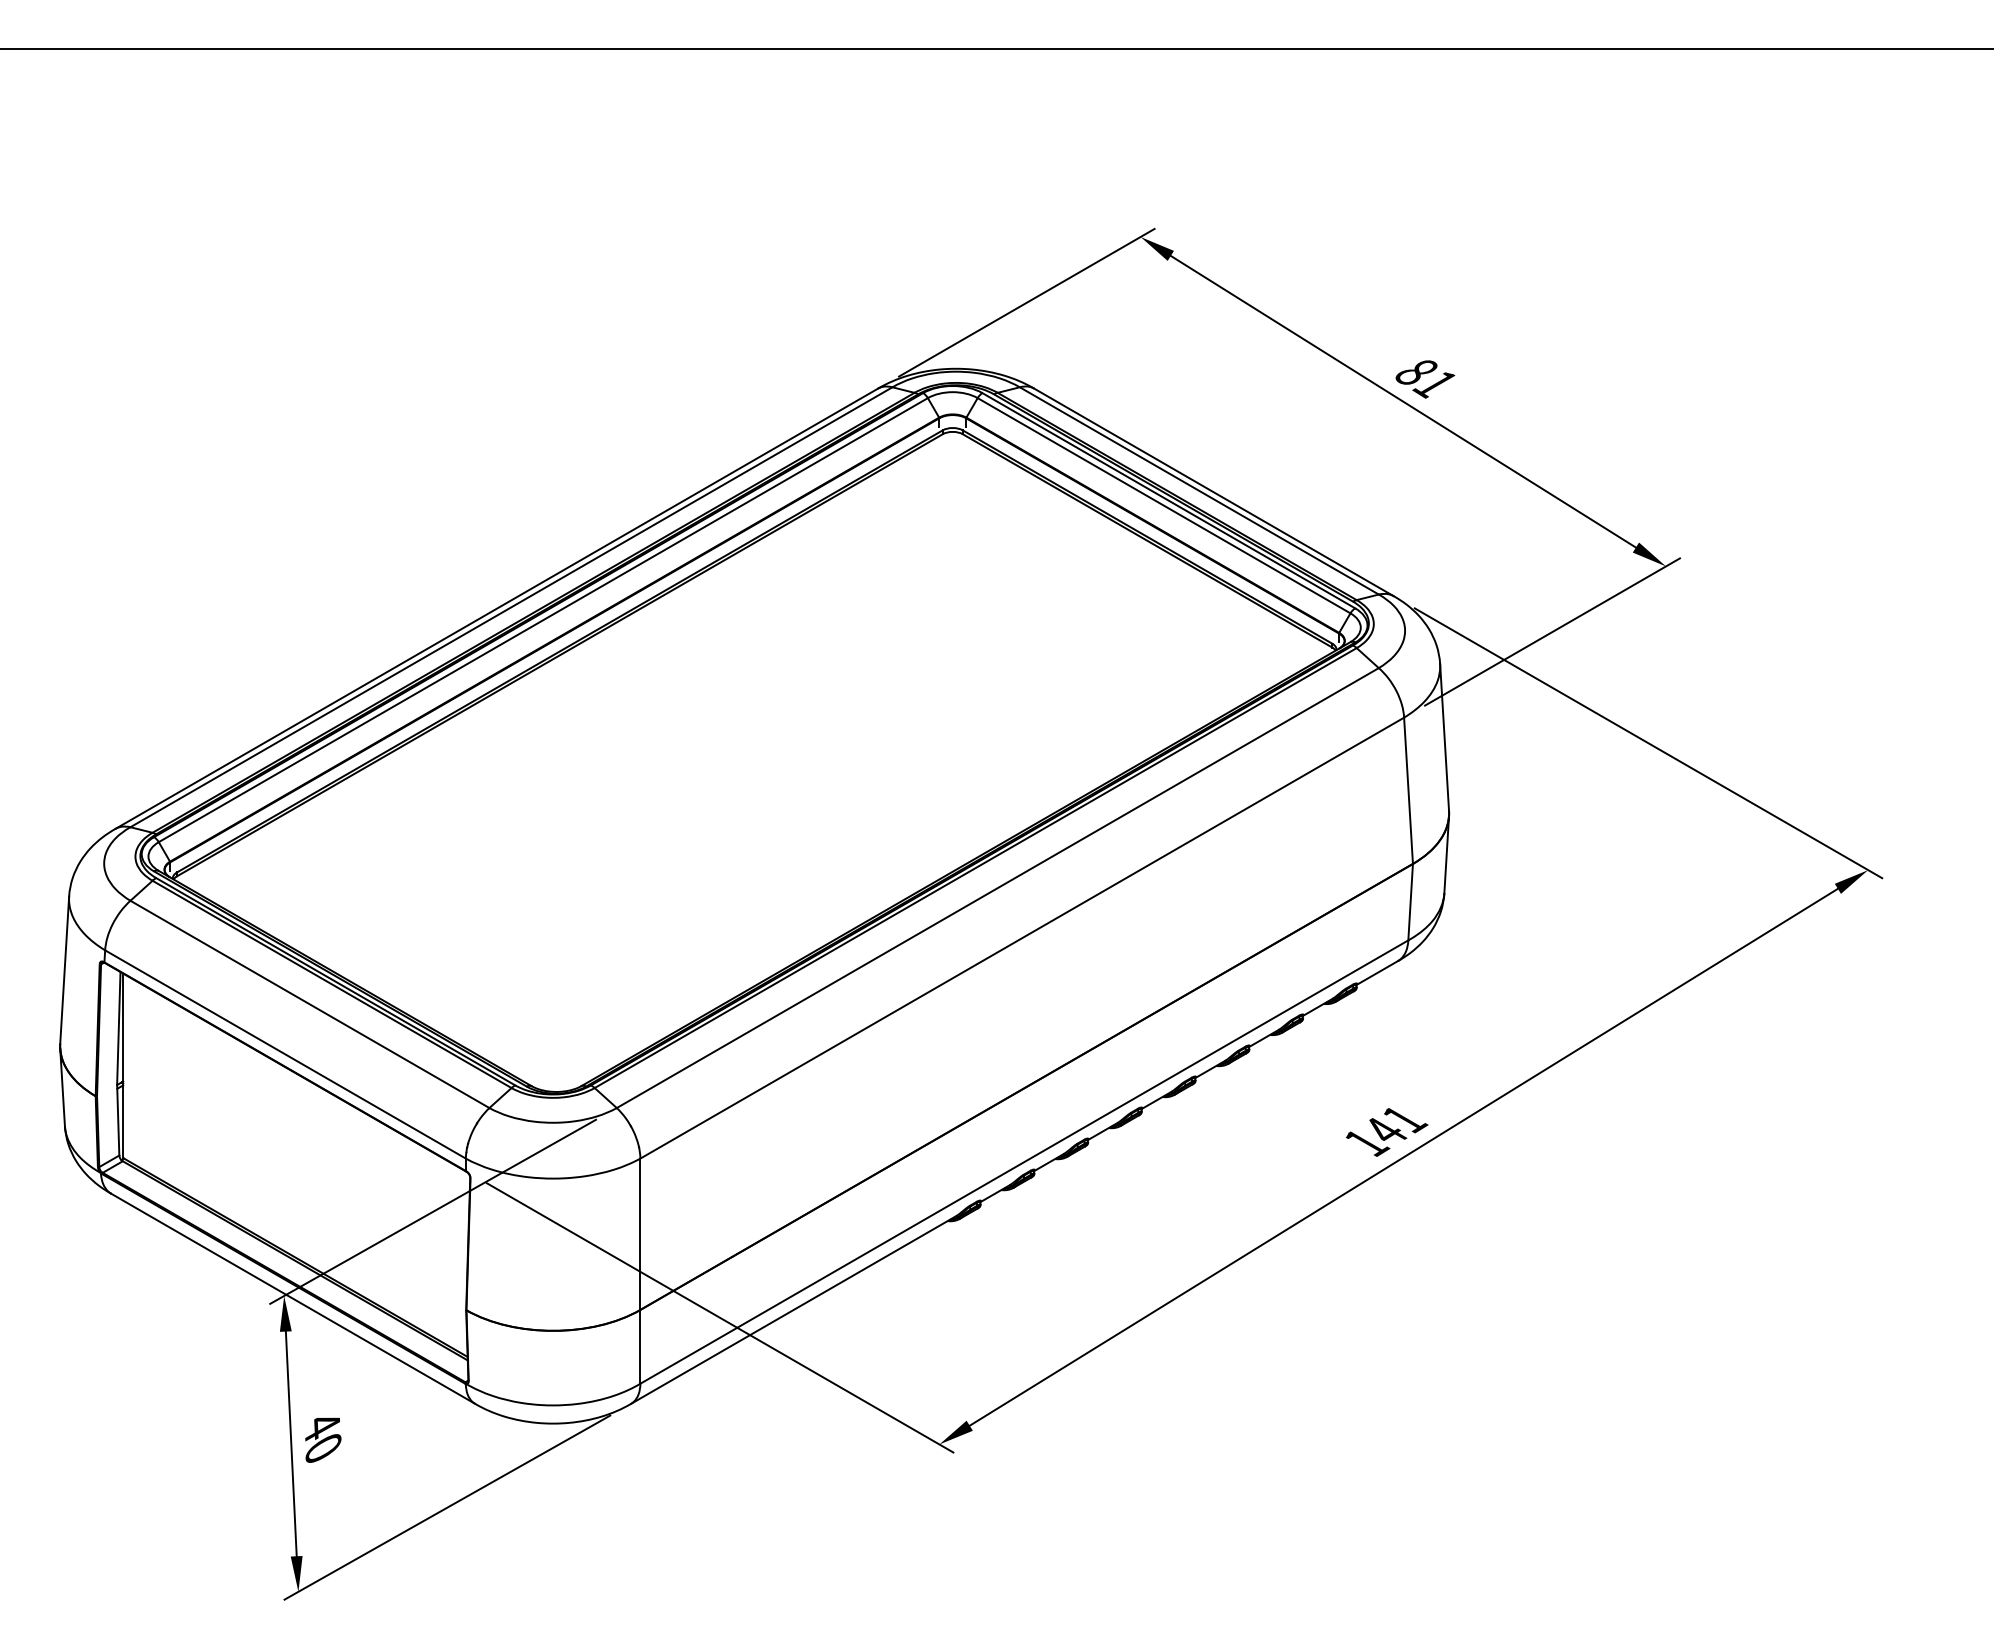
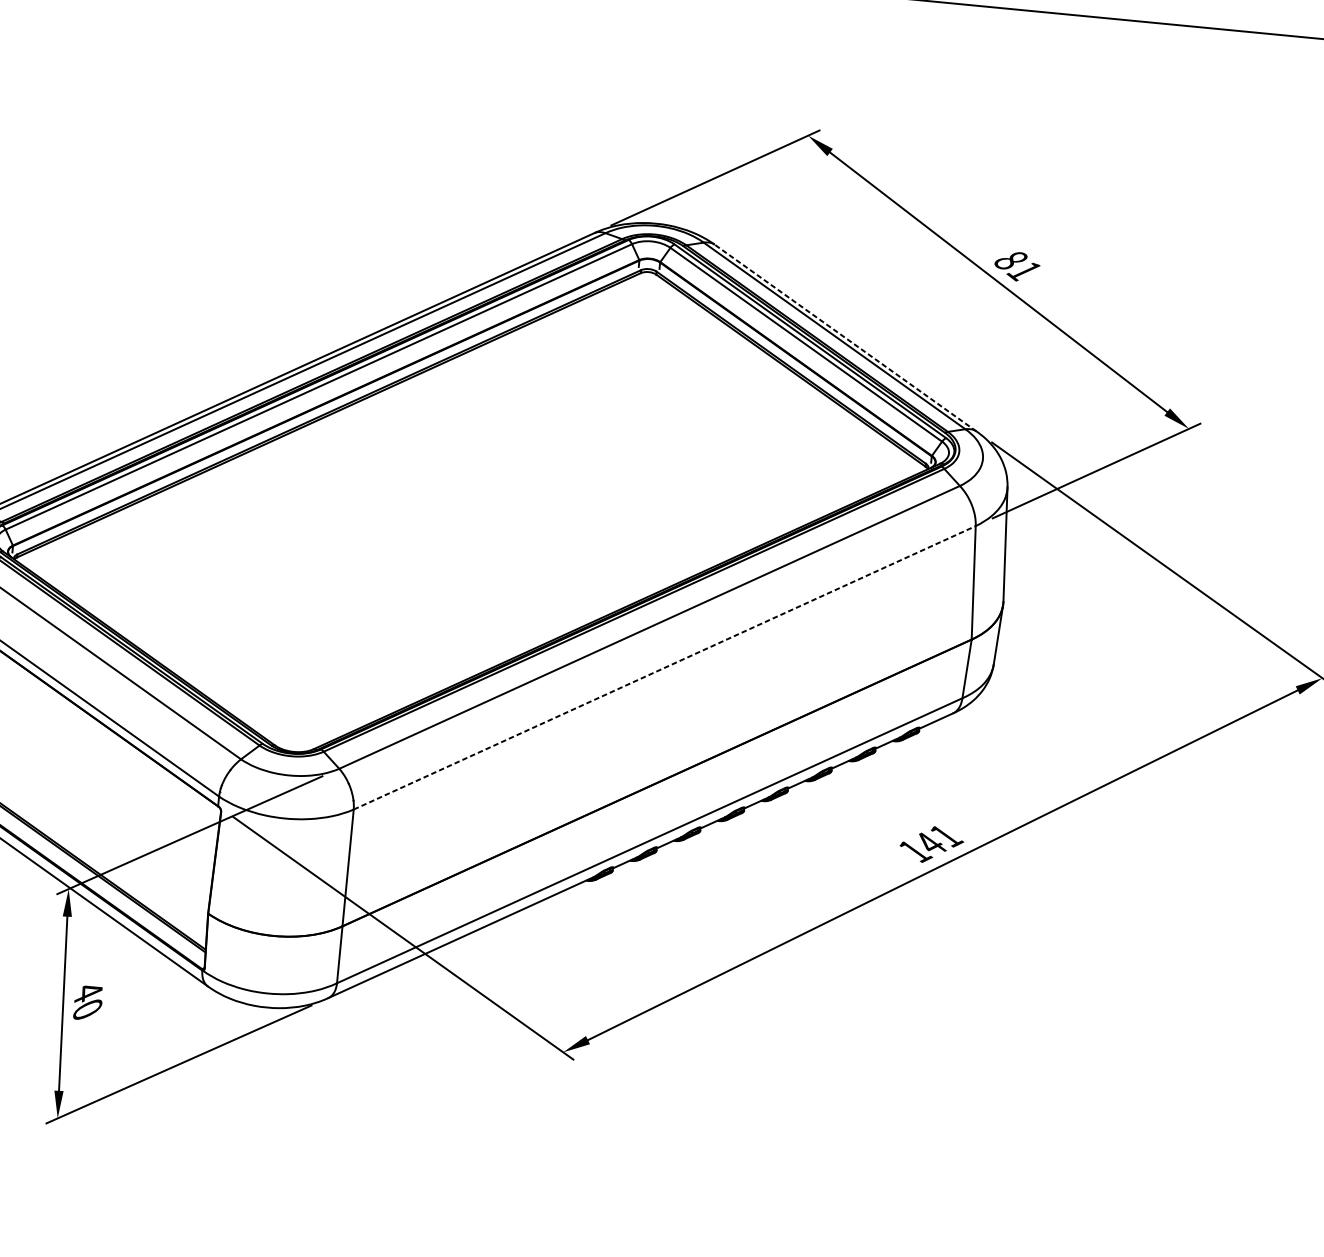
line: (1213, 492) -> (845, 338), solid -> dashed
line: (1022, 938) -> (664, 668), solid -> dashed

